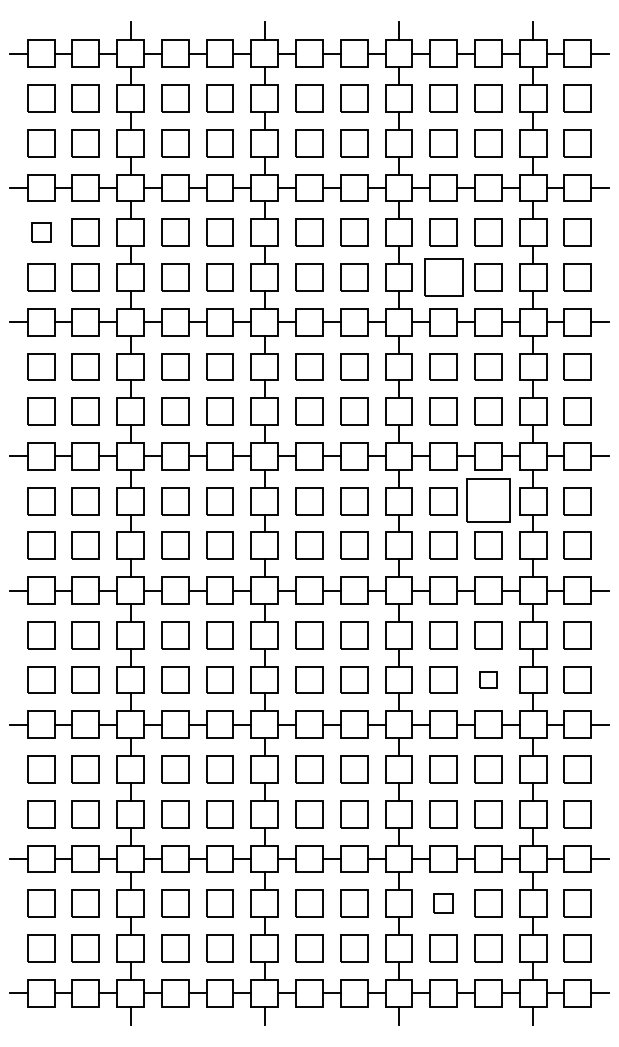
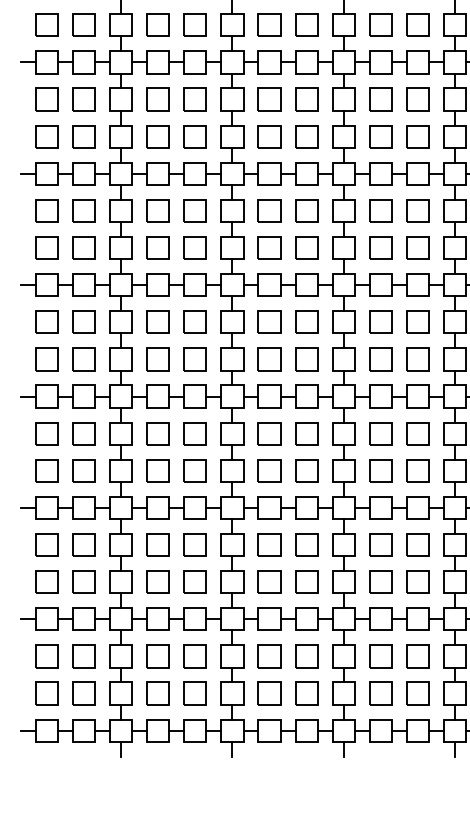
part: (41, 232) -> (47, 99), size x1.43
part: (443, 277) -> (380, 136), size x0.71
part: (488, 501) -> (418, 322), size x0.62
part: (488, 679) -> (418, 470), size x1.67
part: (443, 903) -> (380, 656), size x1.43

